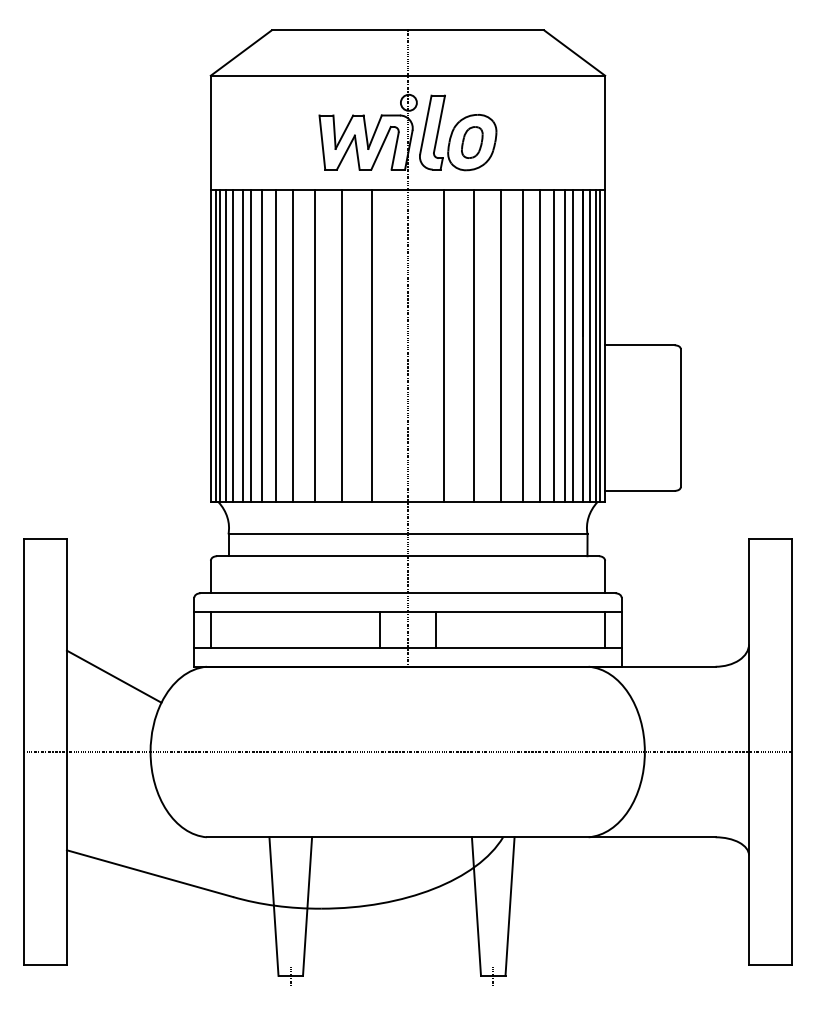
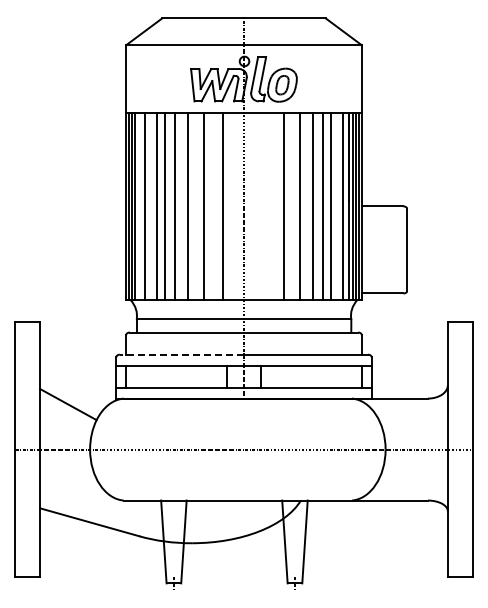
line: (233, 345) -> (139, 206), removed
line: (251, 345) -> (150, 206), removed
line: (443, 345) -> (265, 206), removed
line: (564, 345) -> (337, 206), removed
line: (303, 592) -> (181, 354), solid -> dashed

